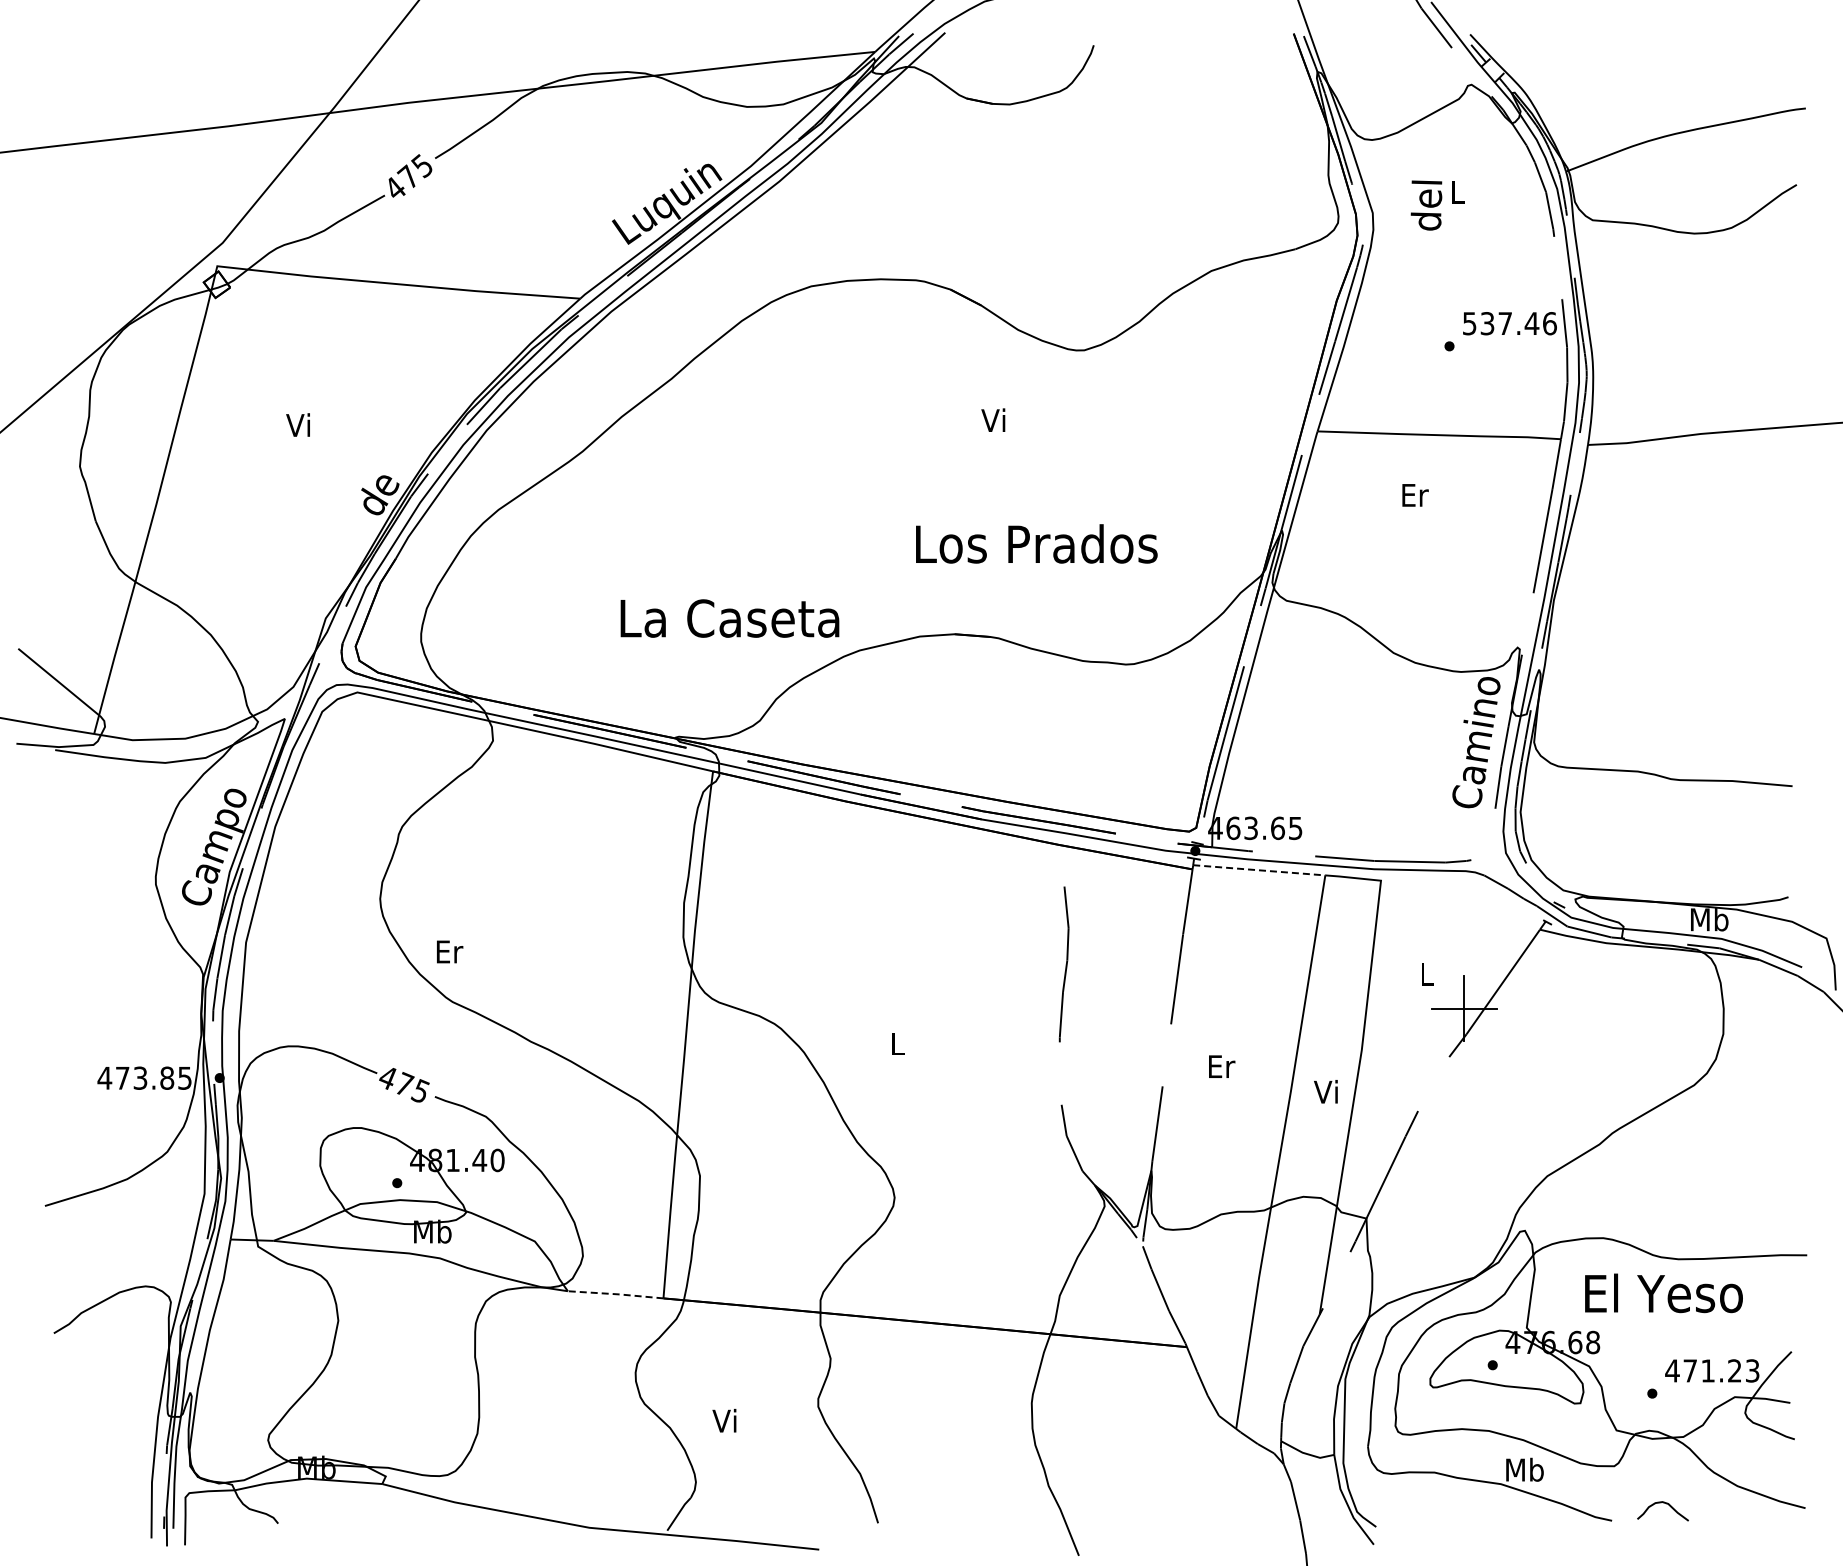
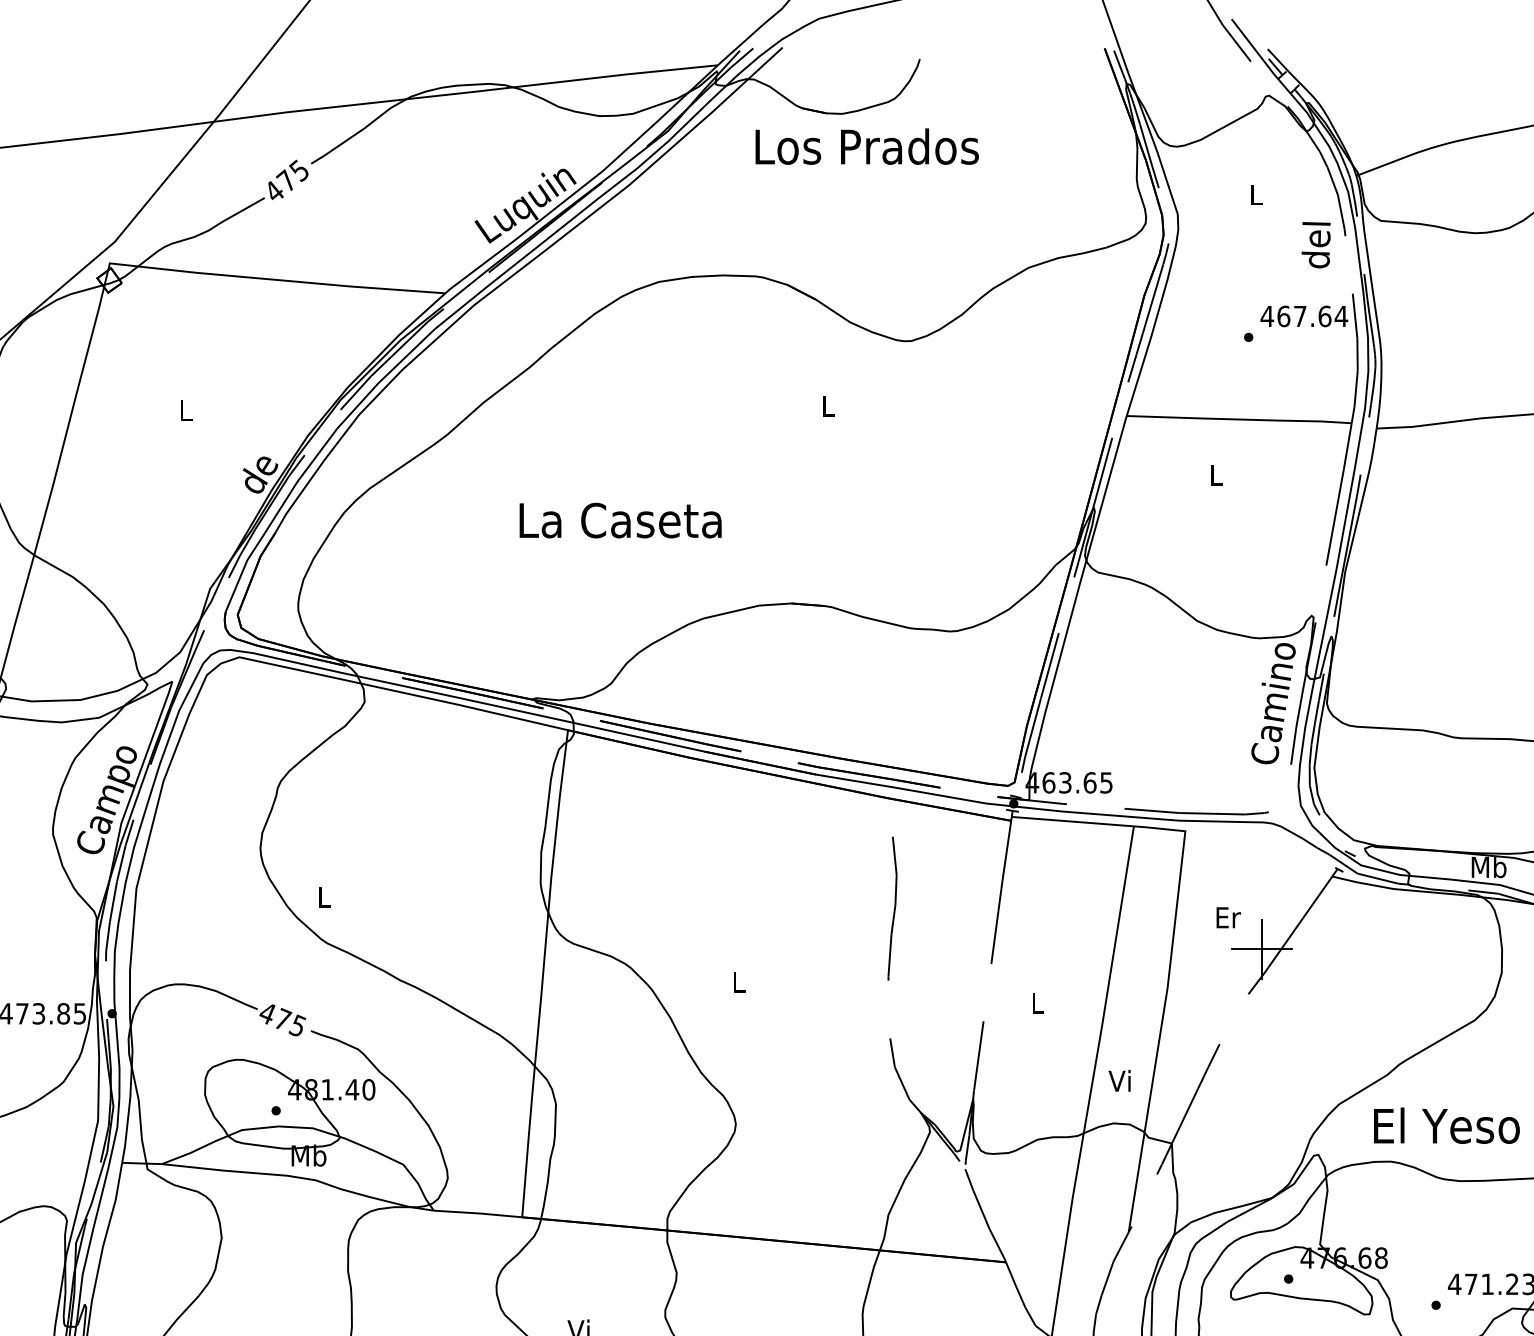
text: (1426, 205) -> (1316, 245), moved
text: (1509, 323) -> (1304, 316), 537.46 -> 467.64
text: (993, 419) -> (827, 405), Vi -> L
text: (297, 424) -> (183, 409), Vi -> L
text: (1415, 495) -> (1217, 475), Er -> L
text: (1036, 543) -> (866, 146), moved
text: (729, 618) -> (620, 520), moved
line: (1259, 870) -> (1073, 821), dashed -> solid
text: (449, 951) -> (324, 896), Er -> L
text: (1427, 974) -> (1228, 917), L -> Er
text: (1222, 1066) -> (1038, 1002), Er -> L
text: (1325, 1091) -> (1119, 1080), moved
text: (1663, 1293) -> (1446, 1125), moved
line: (616, 1294) -> (478, 1213), dashed -> solid

